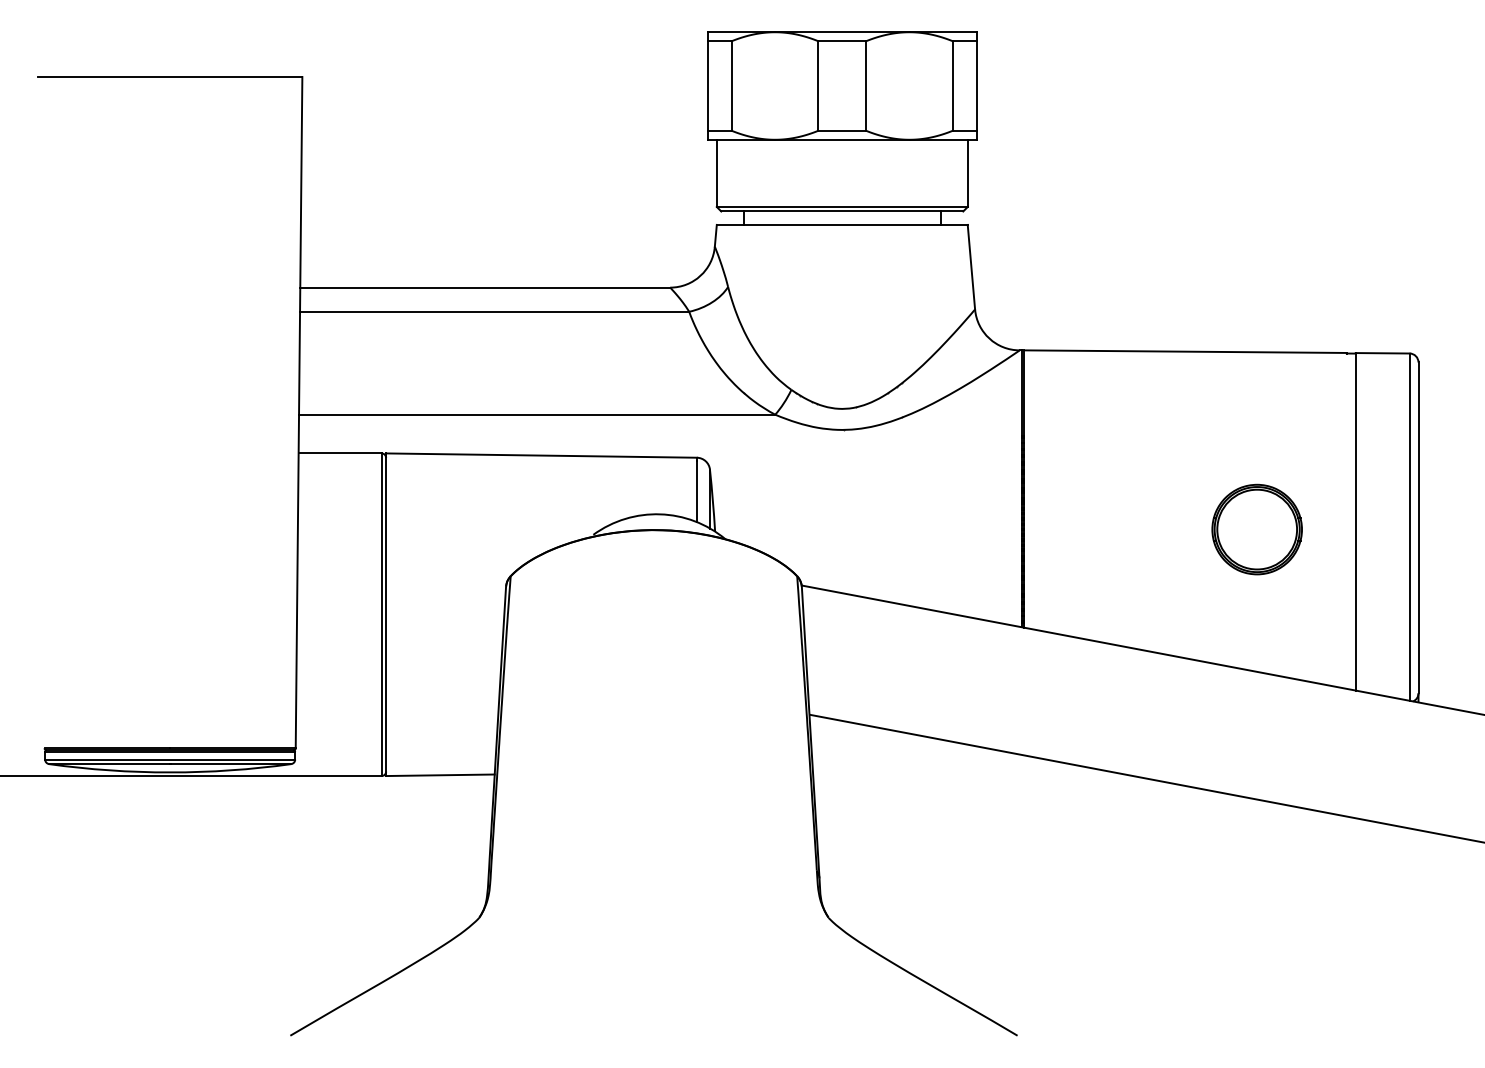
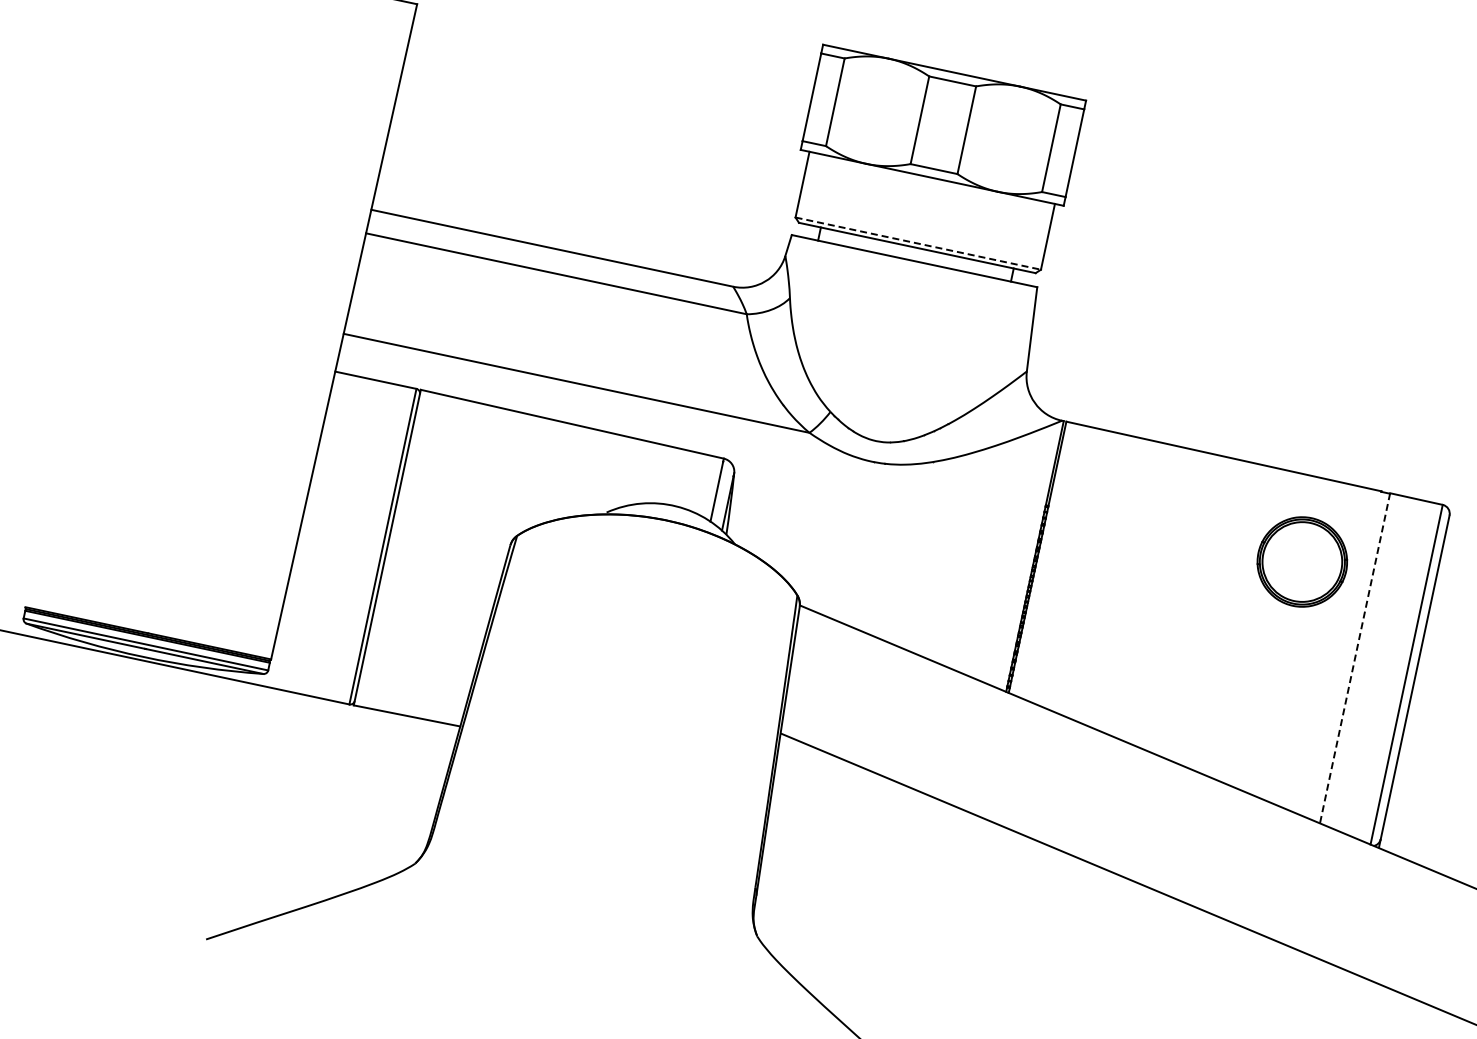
line: (842, 206) -> (918, 243), solid -> dashed
line: (1355, 521) -> (1354, 657), solid -> dashed
part: (1256, 529) -> (1301, 561), moved

